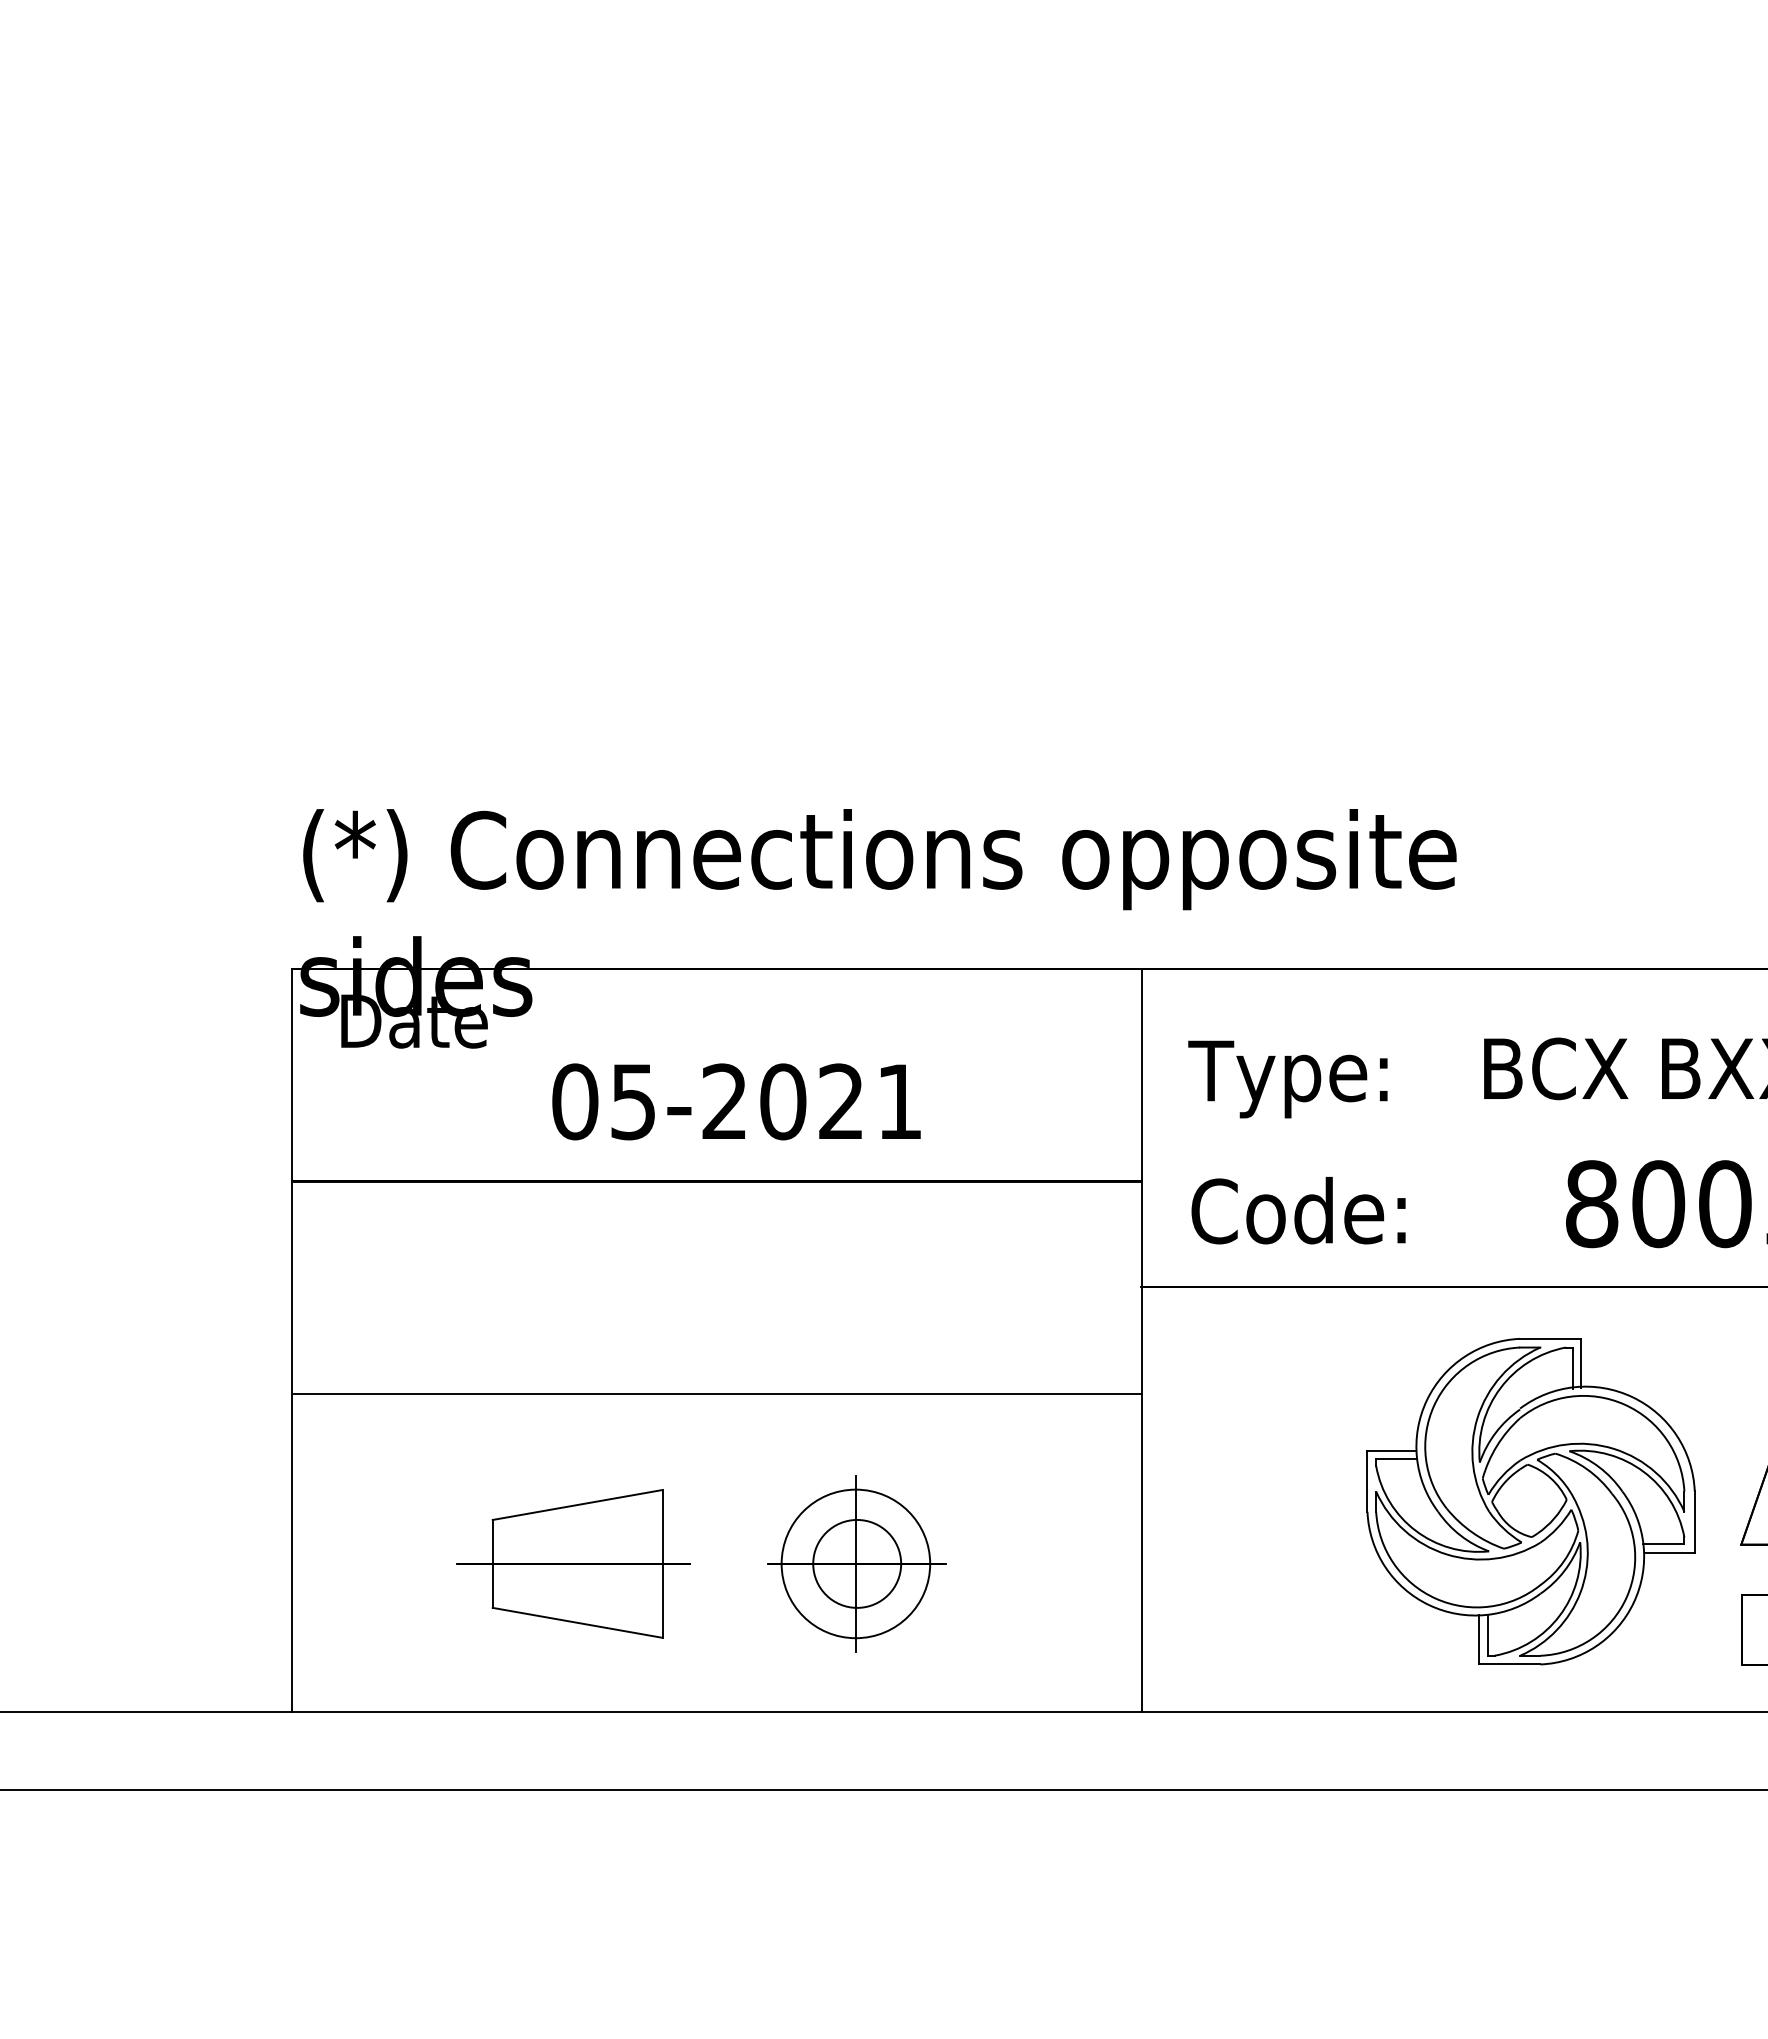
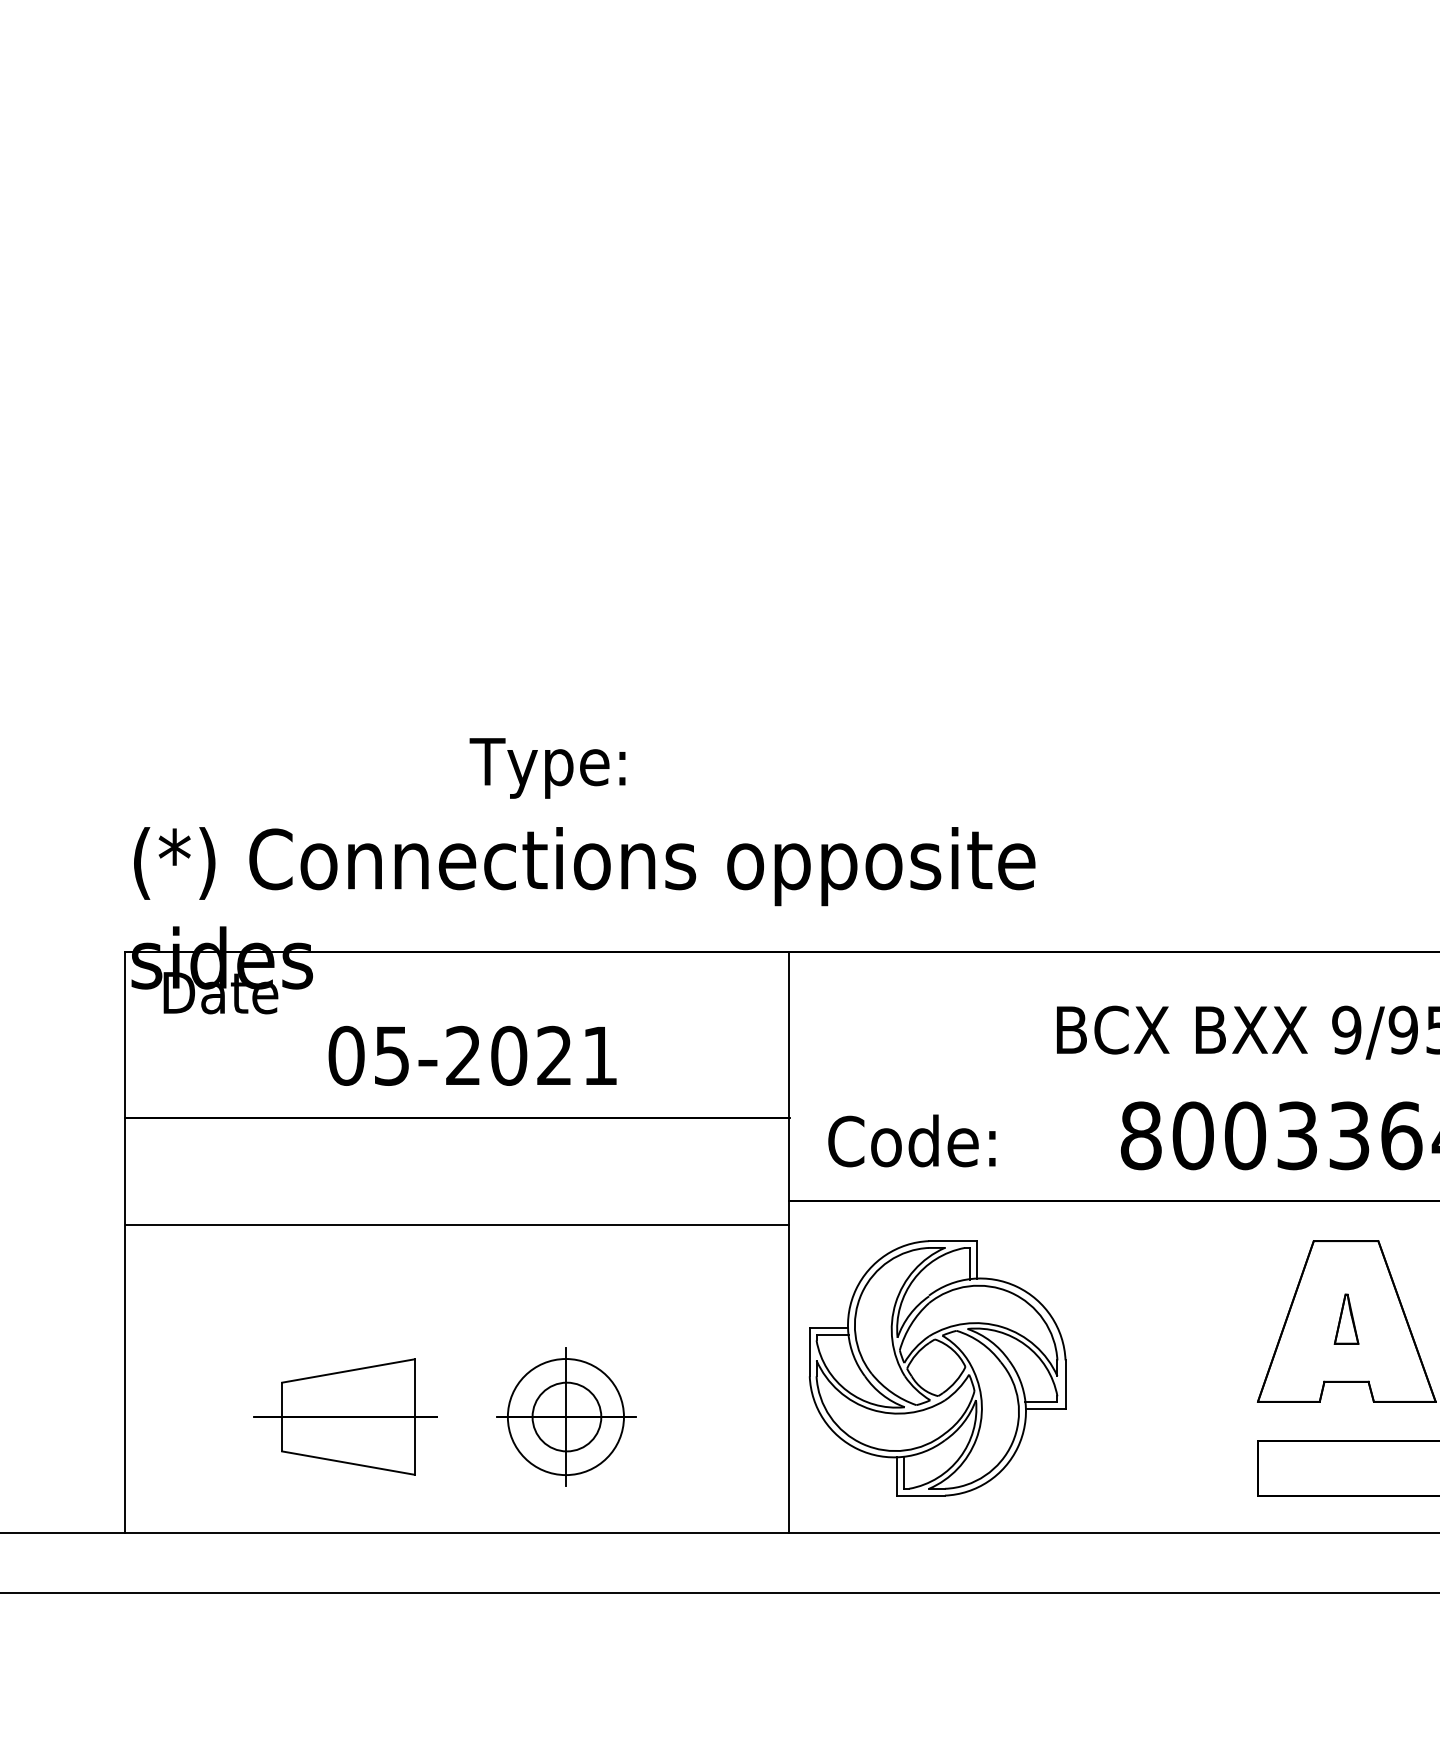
text: (1287, 1079) -> (547, 768), moved
line: (717, 1394) -> (457, 1225), moved
part: (1530, 1501) -> (937, 1368), moved

